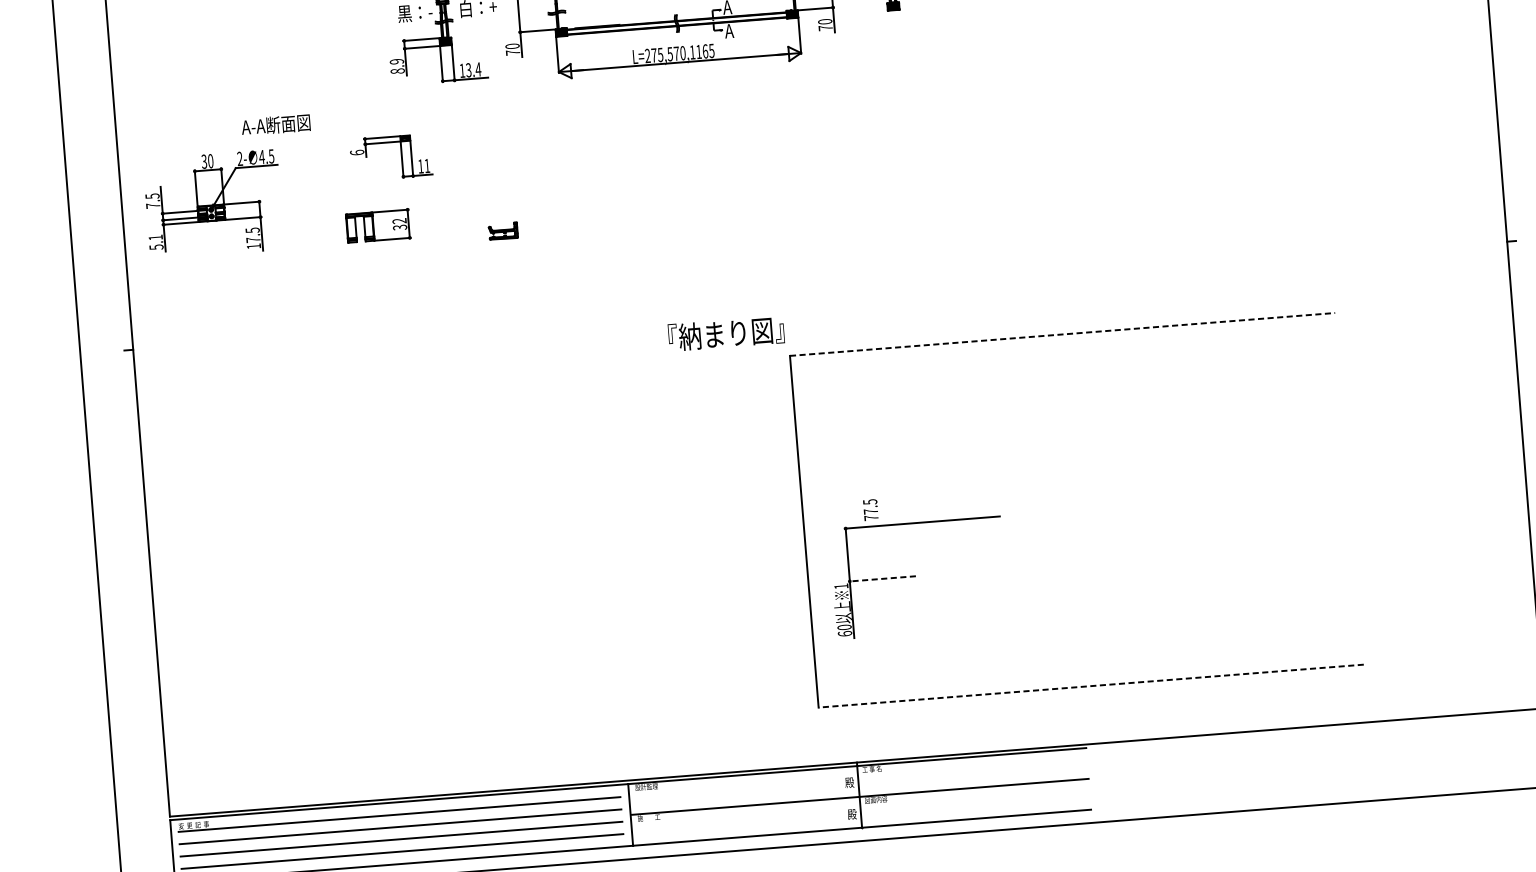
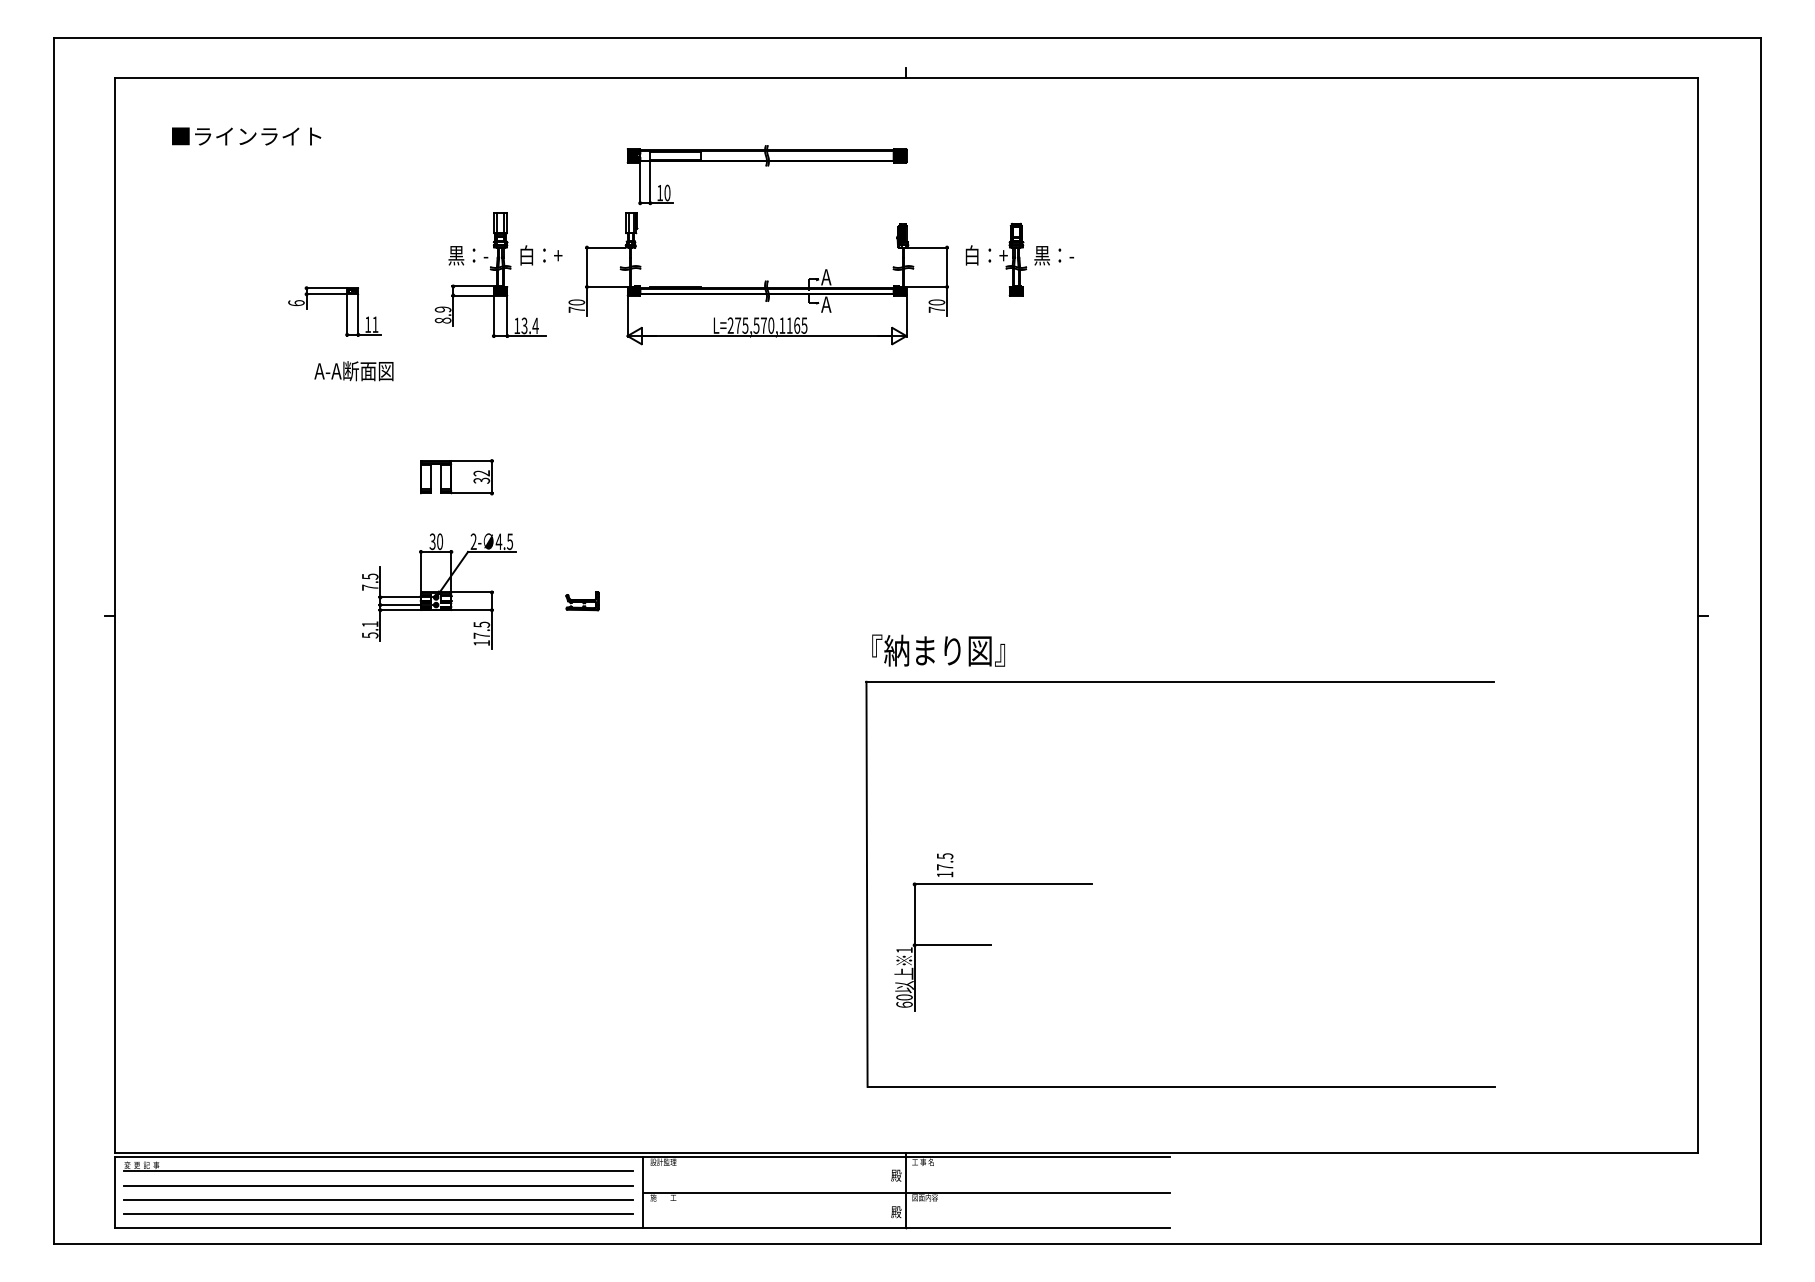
text: (275, 125) -> (353, 371), moved
part: (401, 156) -> (346, 311), moved
part: (213, 204) -> (439, 591), moved
part: (377, 226) -> (456, 477), moved
part: (503, 231) -> (582, 601), moved
text: (726, 333) -> (938, 650), moved
line: (1062, 334) -> (1180, 681), dashed -> solid
text: (871, 517) -> (945, 874), 77.5 -> 17.5
line: (882, 579) -> (952, 945), dashed -> solid
line: (1091, 685) -> (1181, 1086), dashed -> solid

